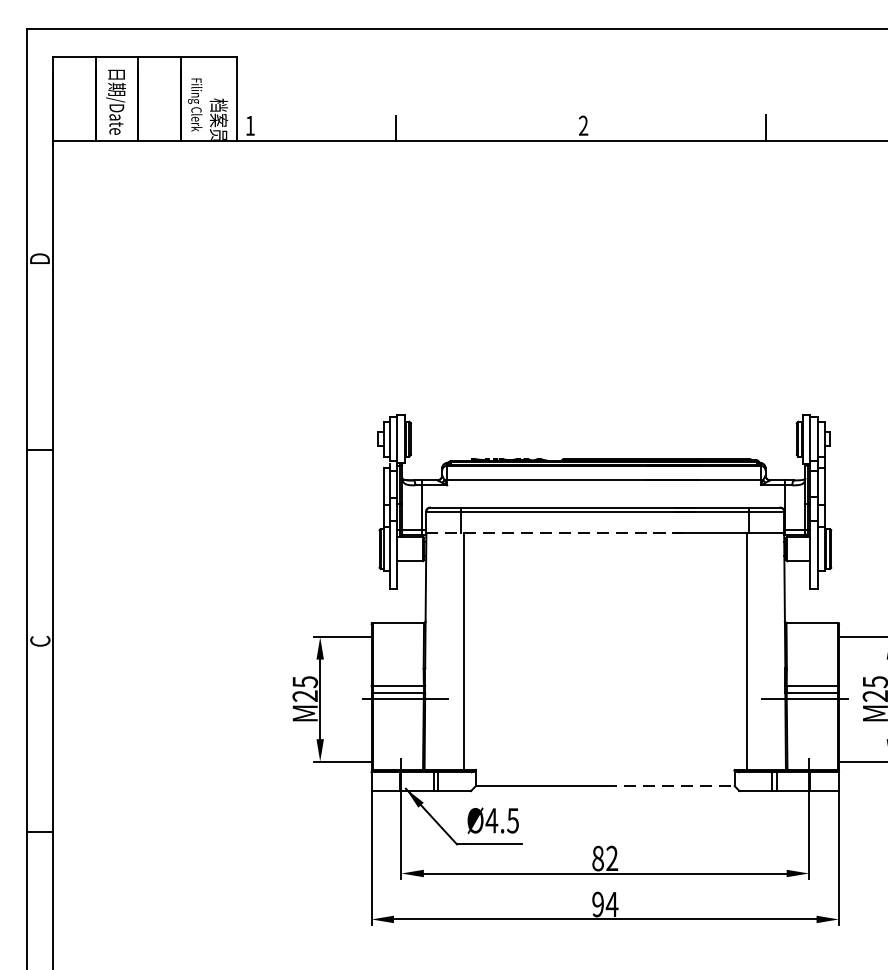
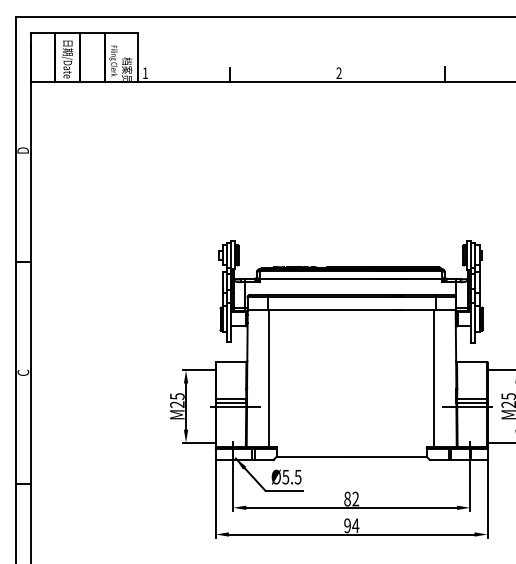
line: (560, 532) -> (325, 309), dashed -> solid
line: (670, 785) -> (389, 456), dashed -> solid
text: (491, 821) -> (285, 477), Ø4.5 -> Ø5.5

